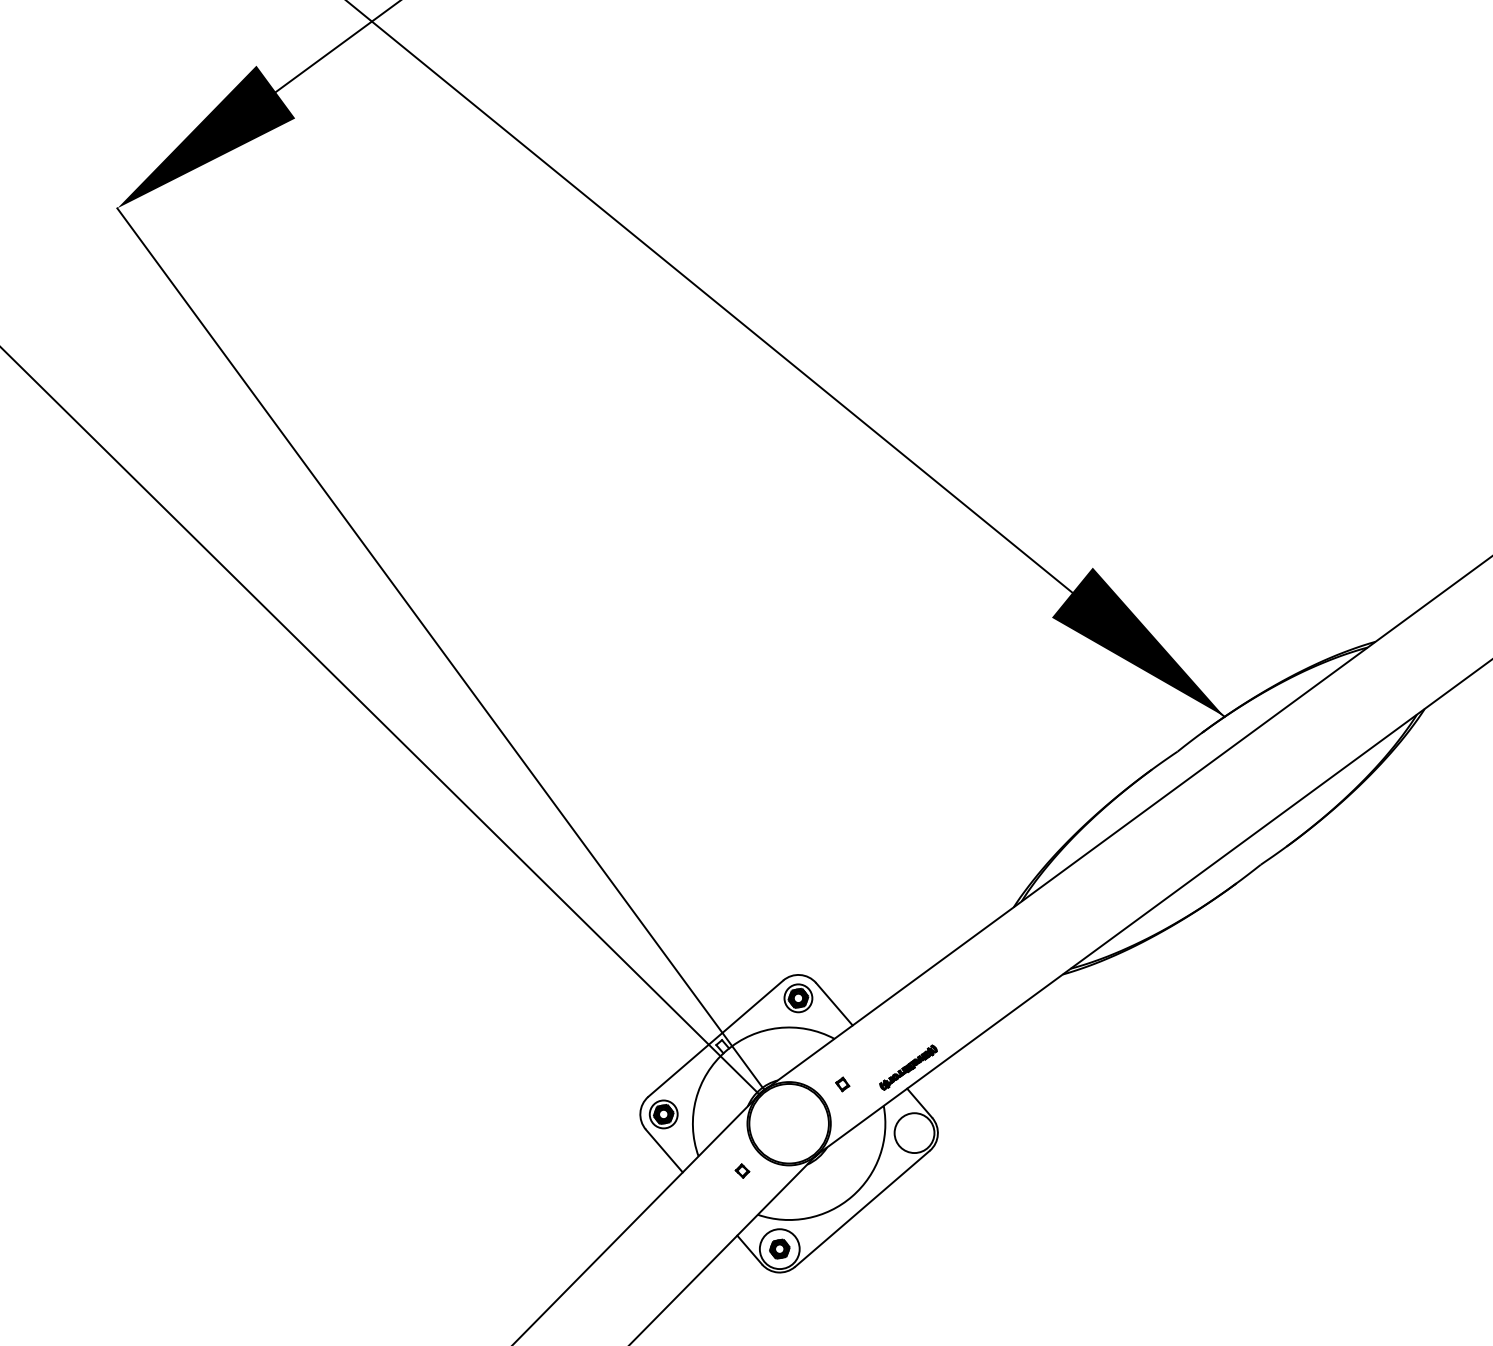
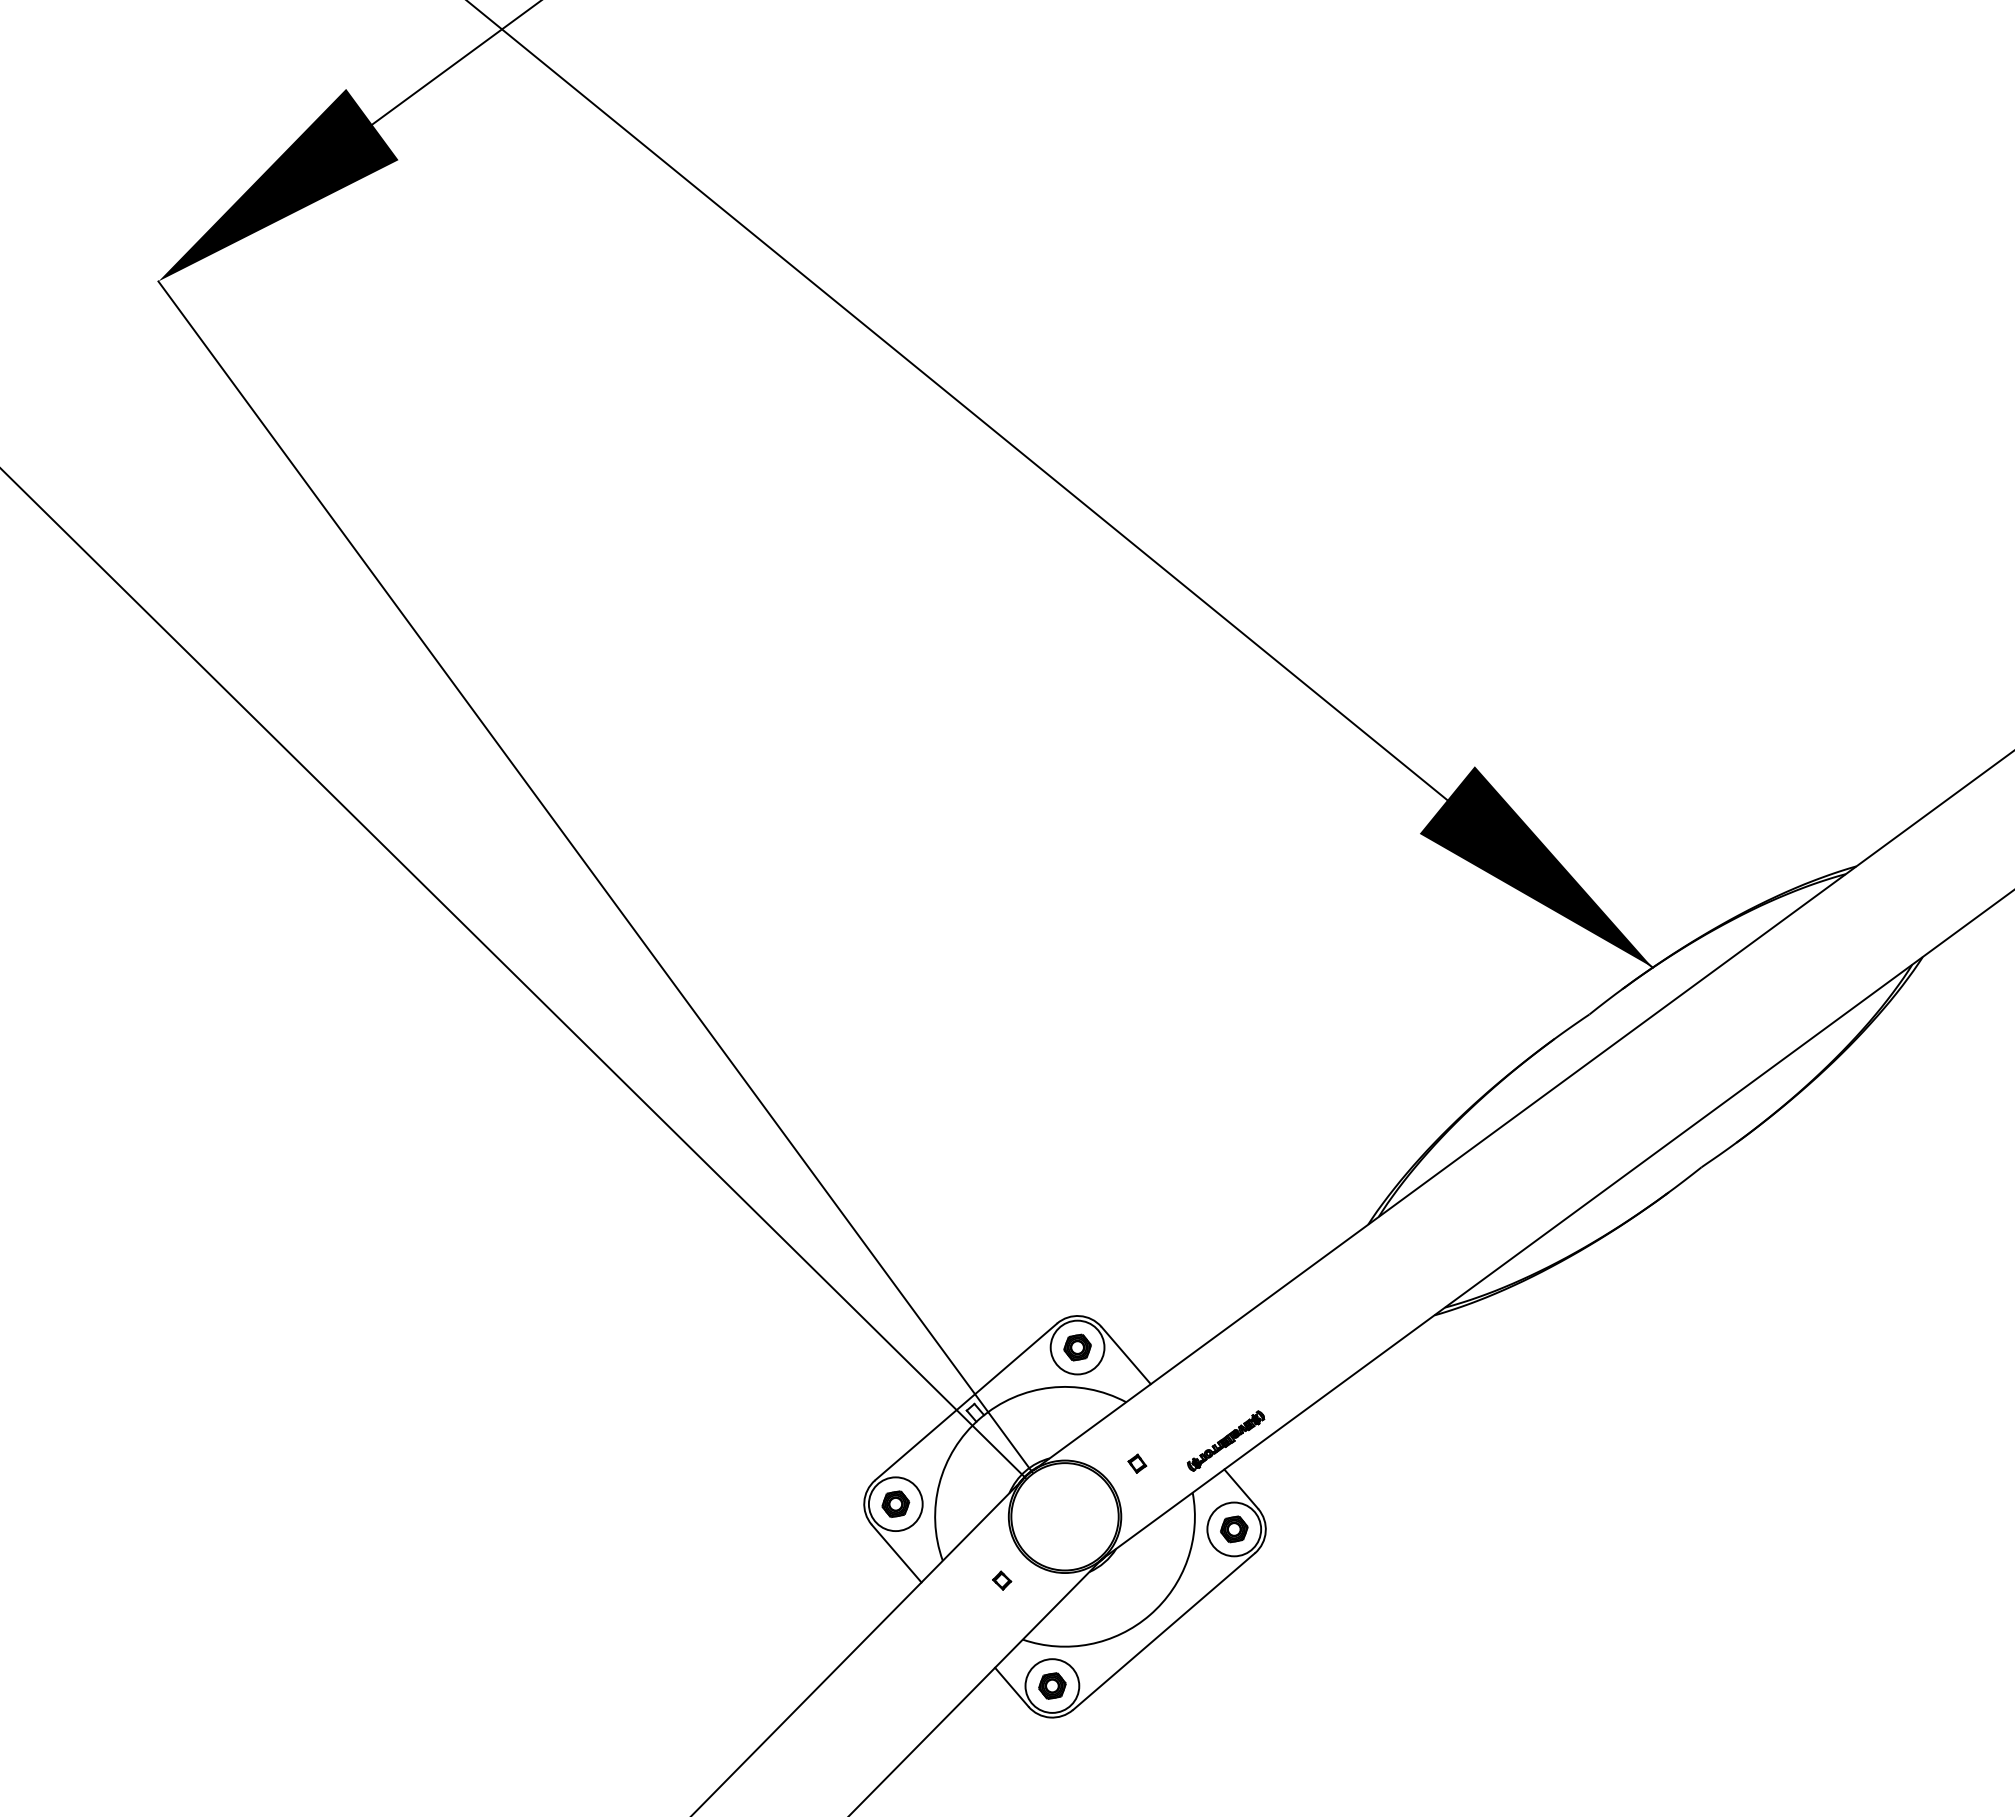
circle: (798, 998) -> (1077, 1347), size x1.43
circle: (663, 1114) -> (895, 1504), size x1.43
part: (914, 1133) -> (1234, 1529), added

